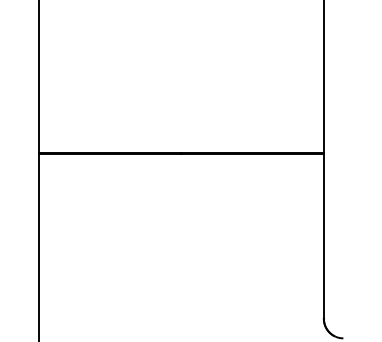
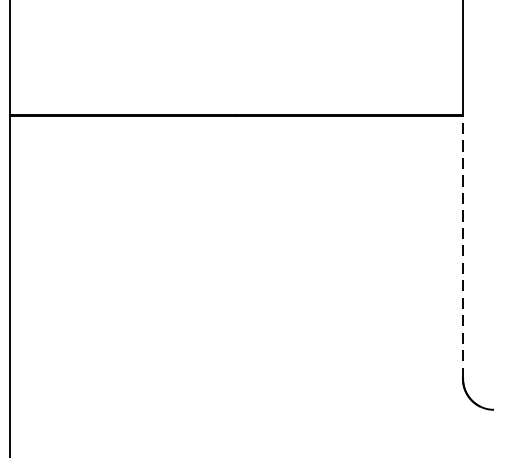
line: (323, 236) -> (462, 247), solid -> dashed

